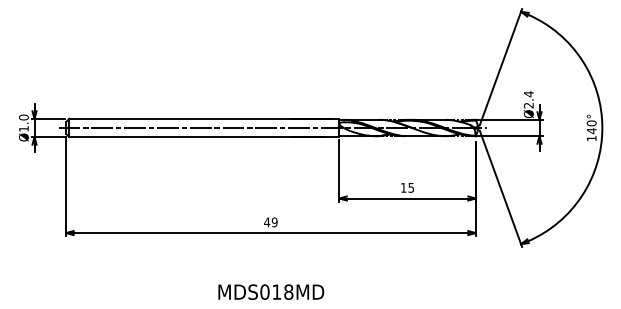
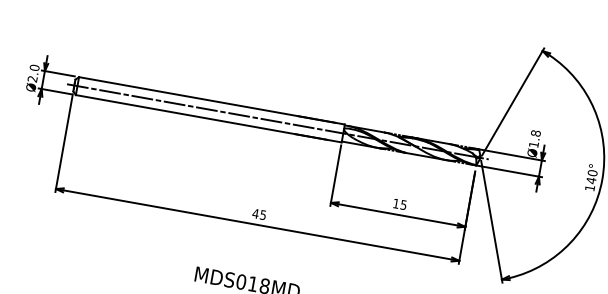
text: (528, 99) -> (534, 138), Ø2.4 -> Ø1.8
text: (23, 128) -> (32, 78), Ø1.0 -> Ø2.0
text: (274, 222) -> (262, 215), 49 -> 45

